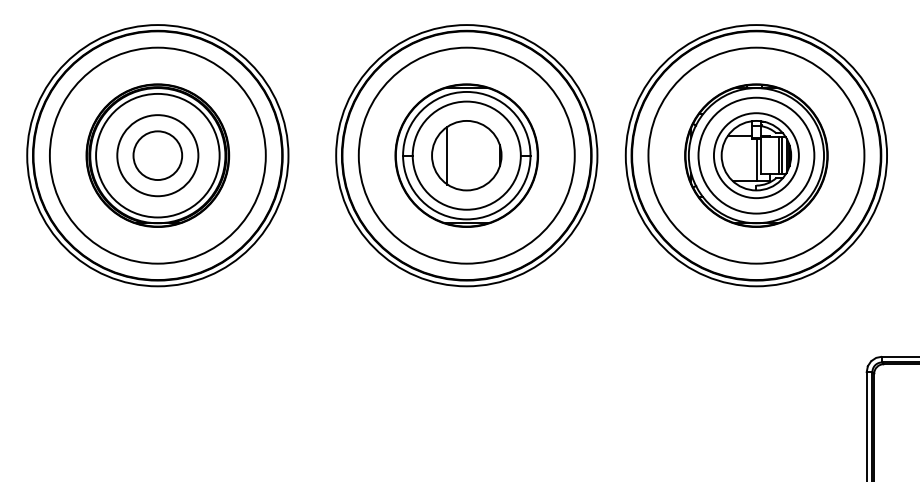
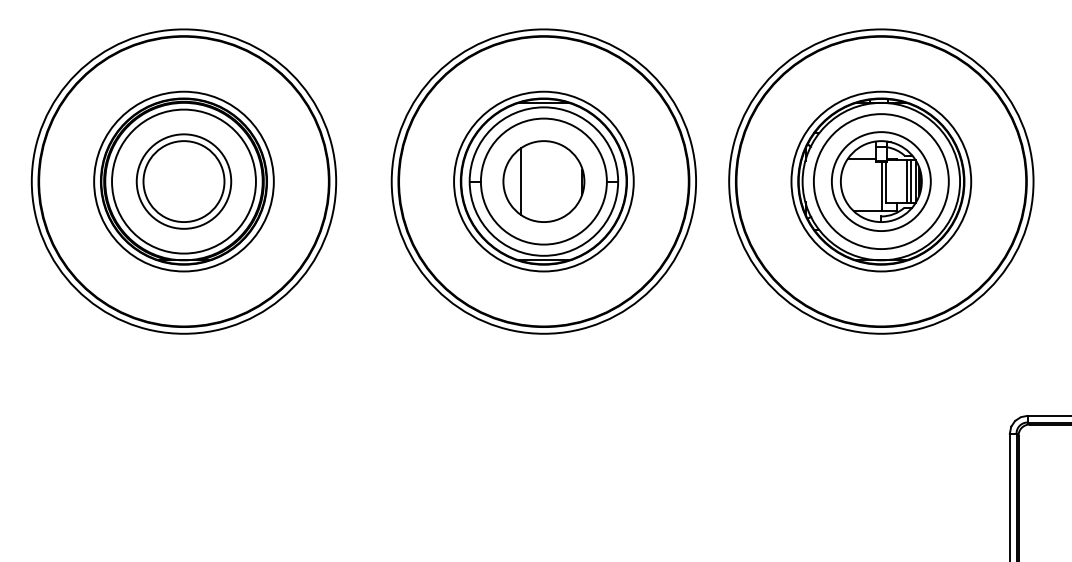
circle: (157, 155) -> (183, 181), size x0.71
circle: (157, 155) -> (183, 181), size x1.43
circle: (466, 155) -> (543, 181), size x0.71
circle: (756, 155) -> (881, 181), size x0.71

